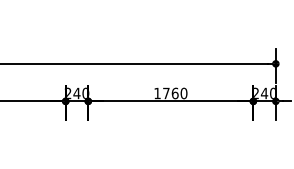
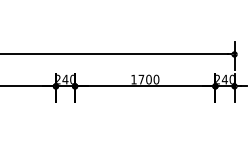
text: (174, 93) -> (148, 79), 1760 -> 1700

